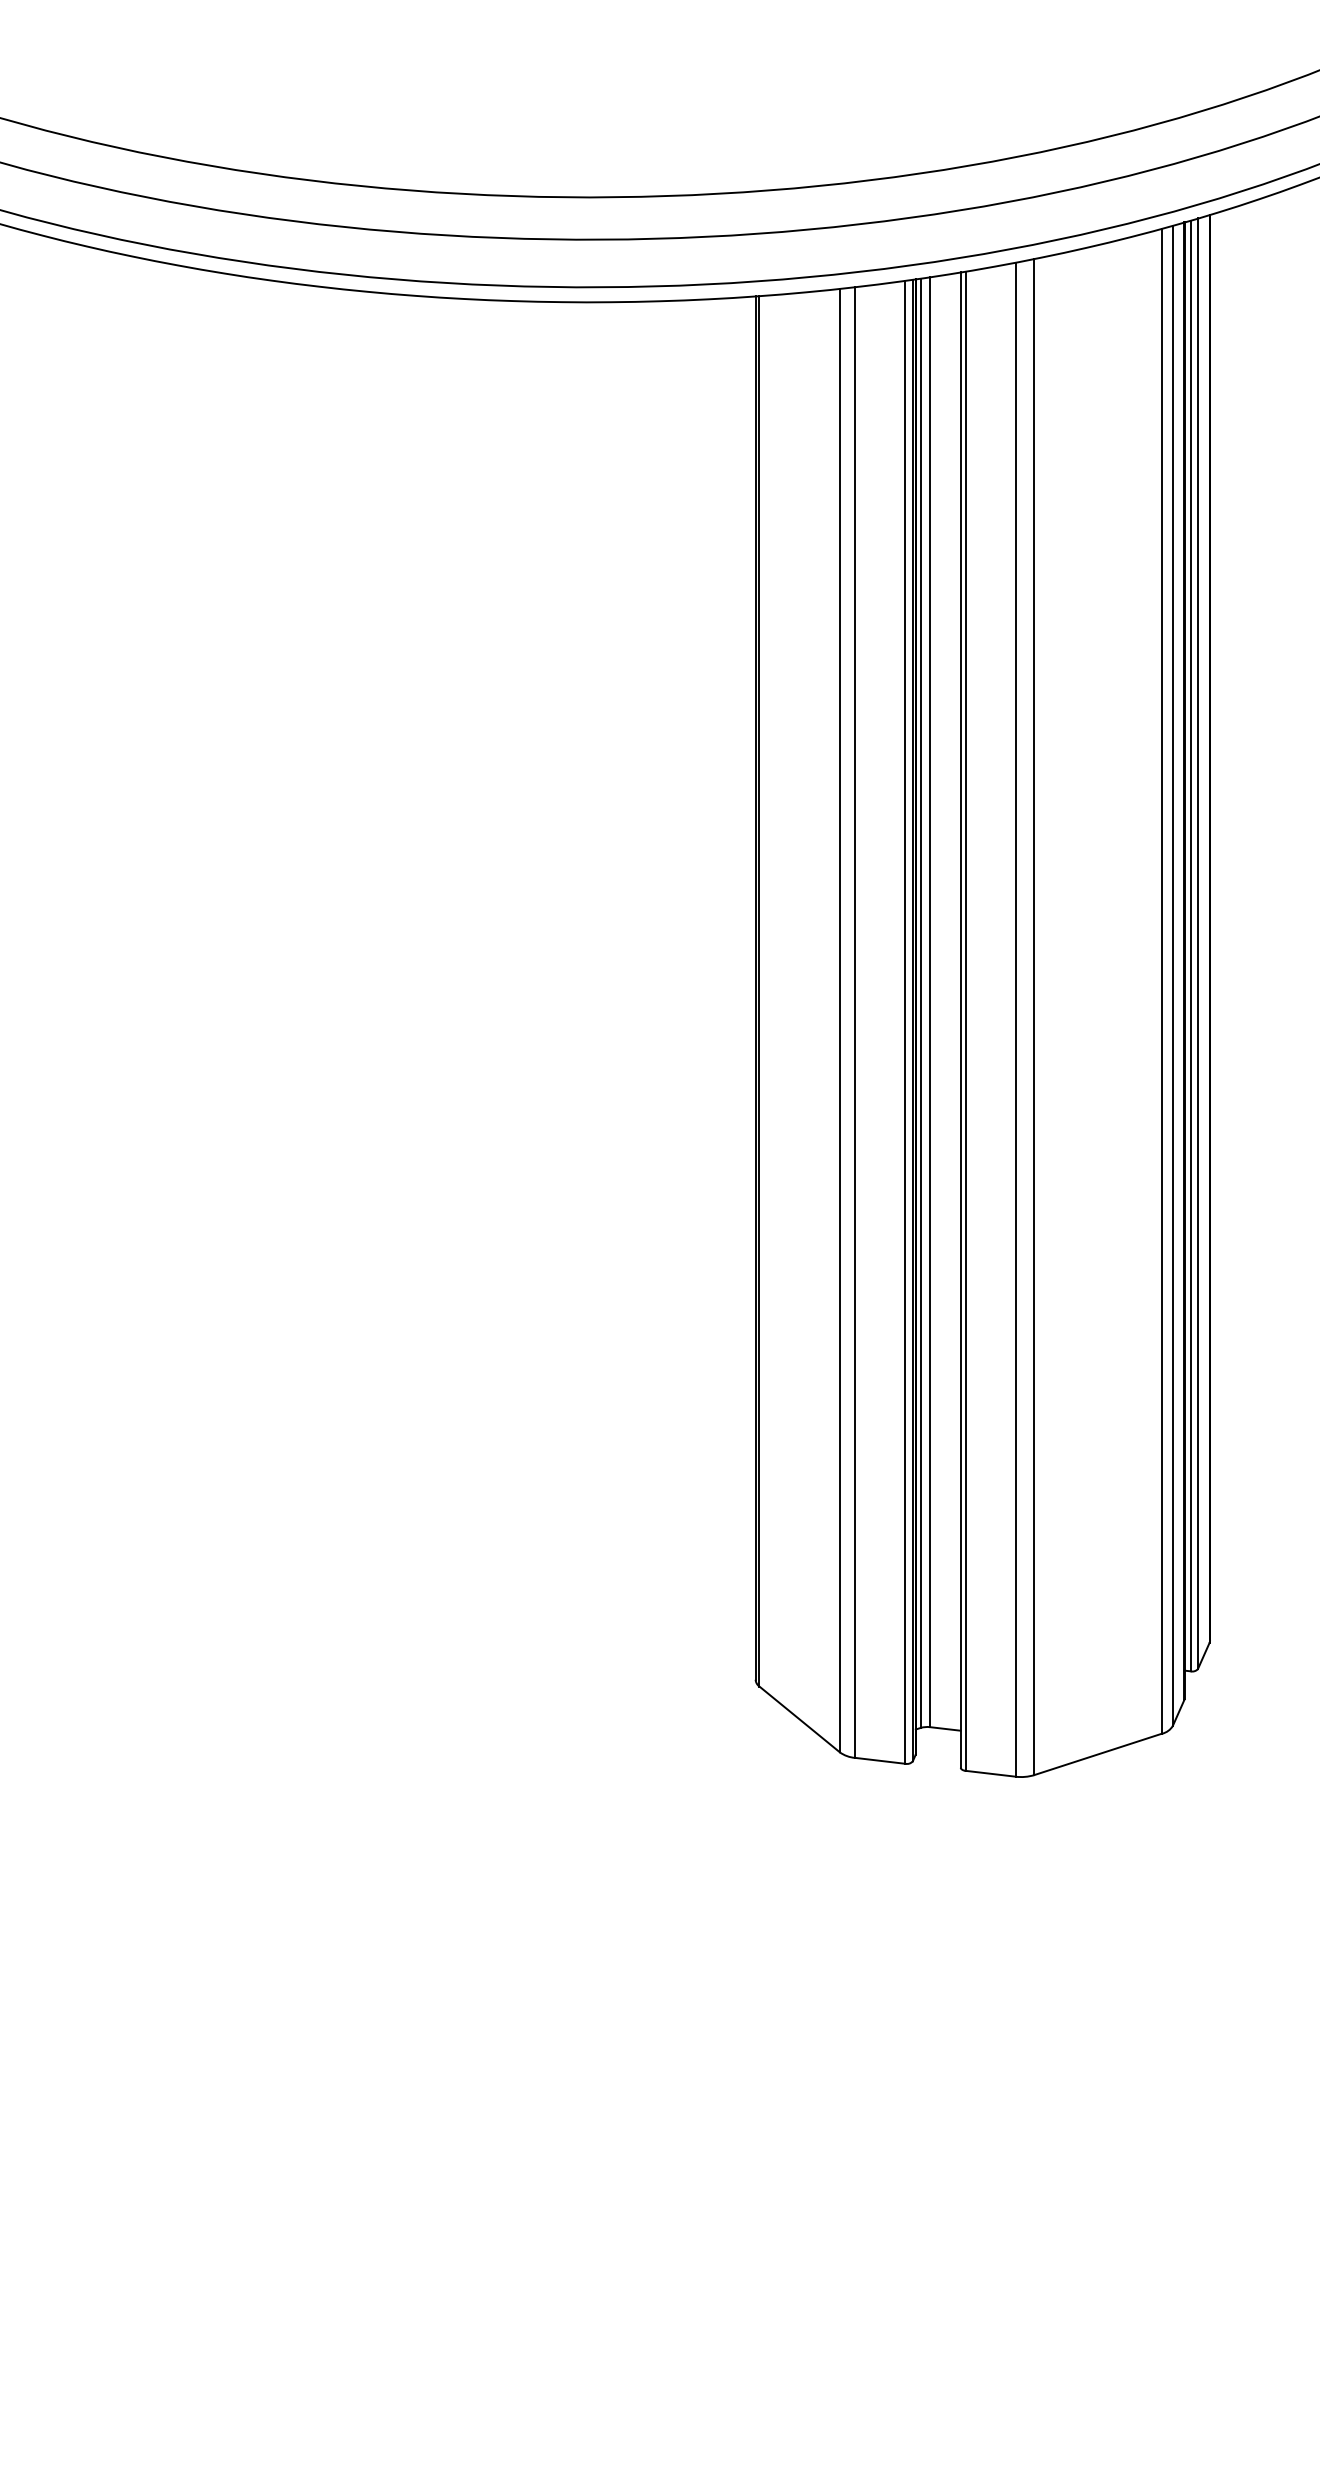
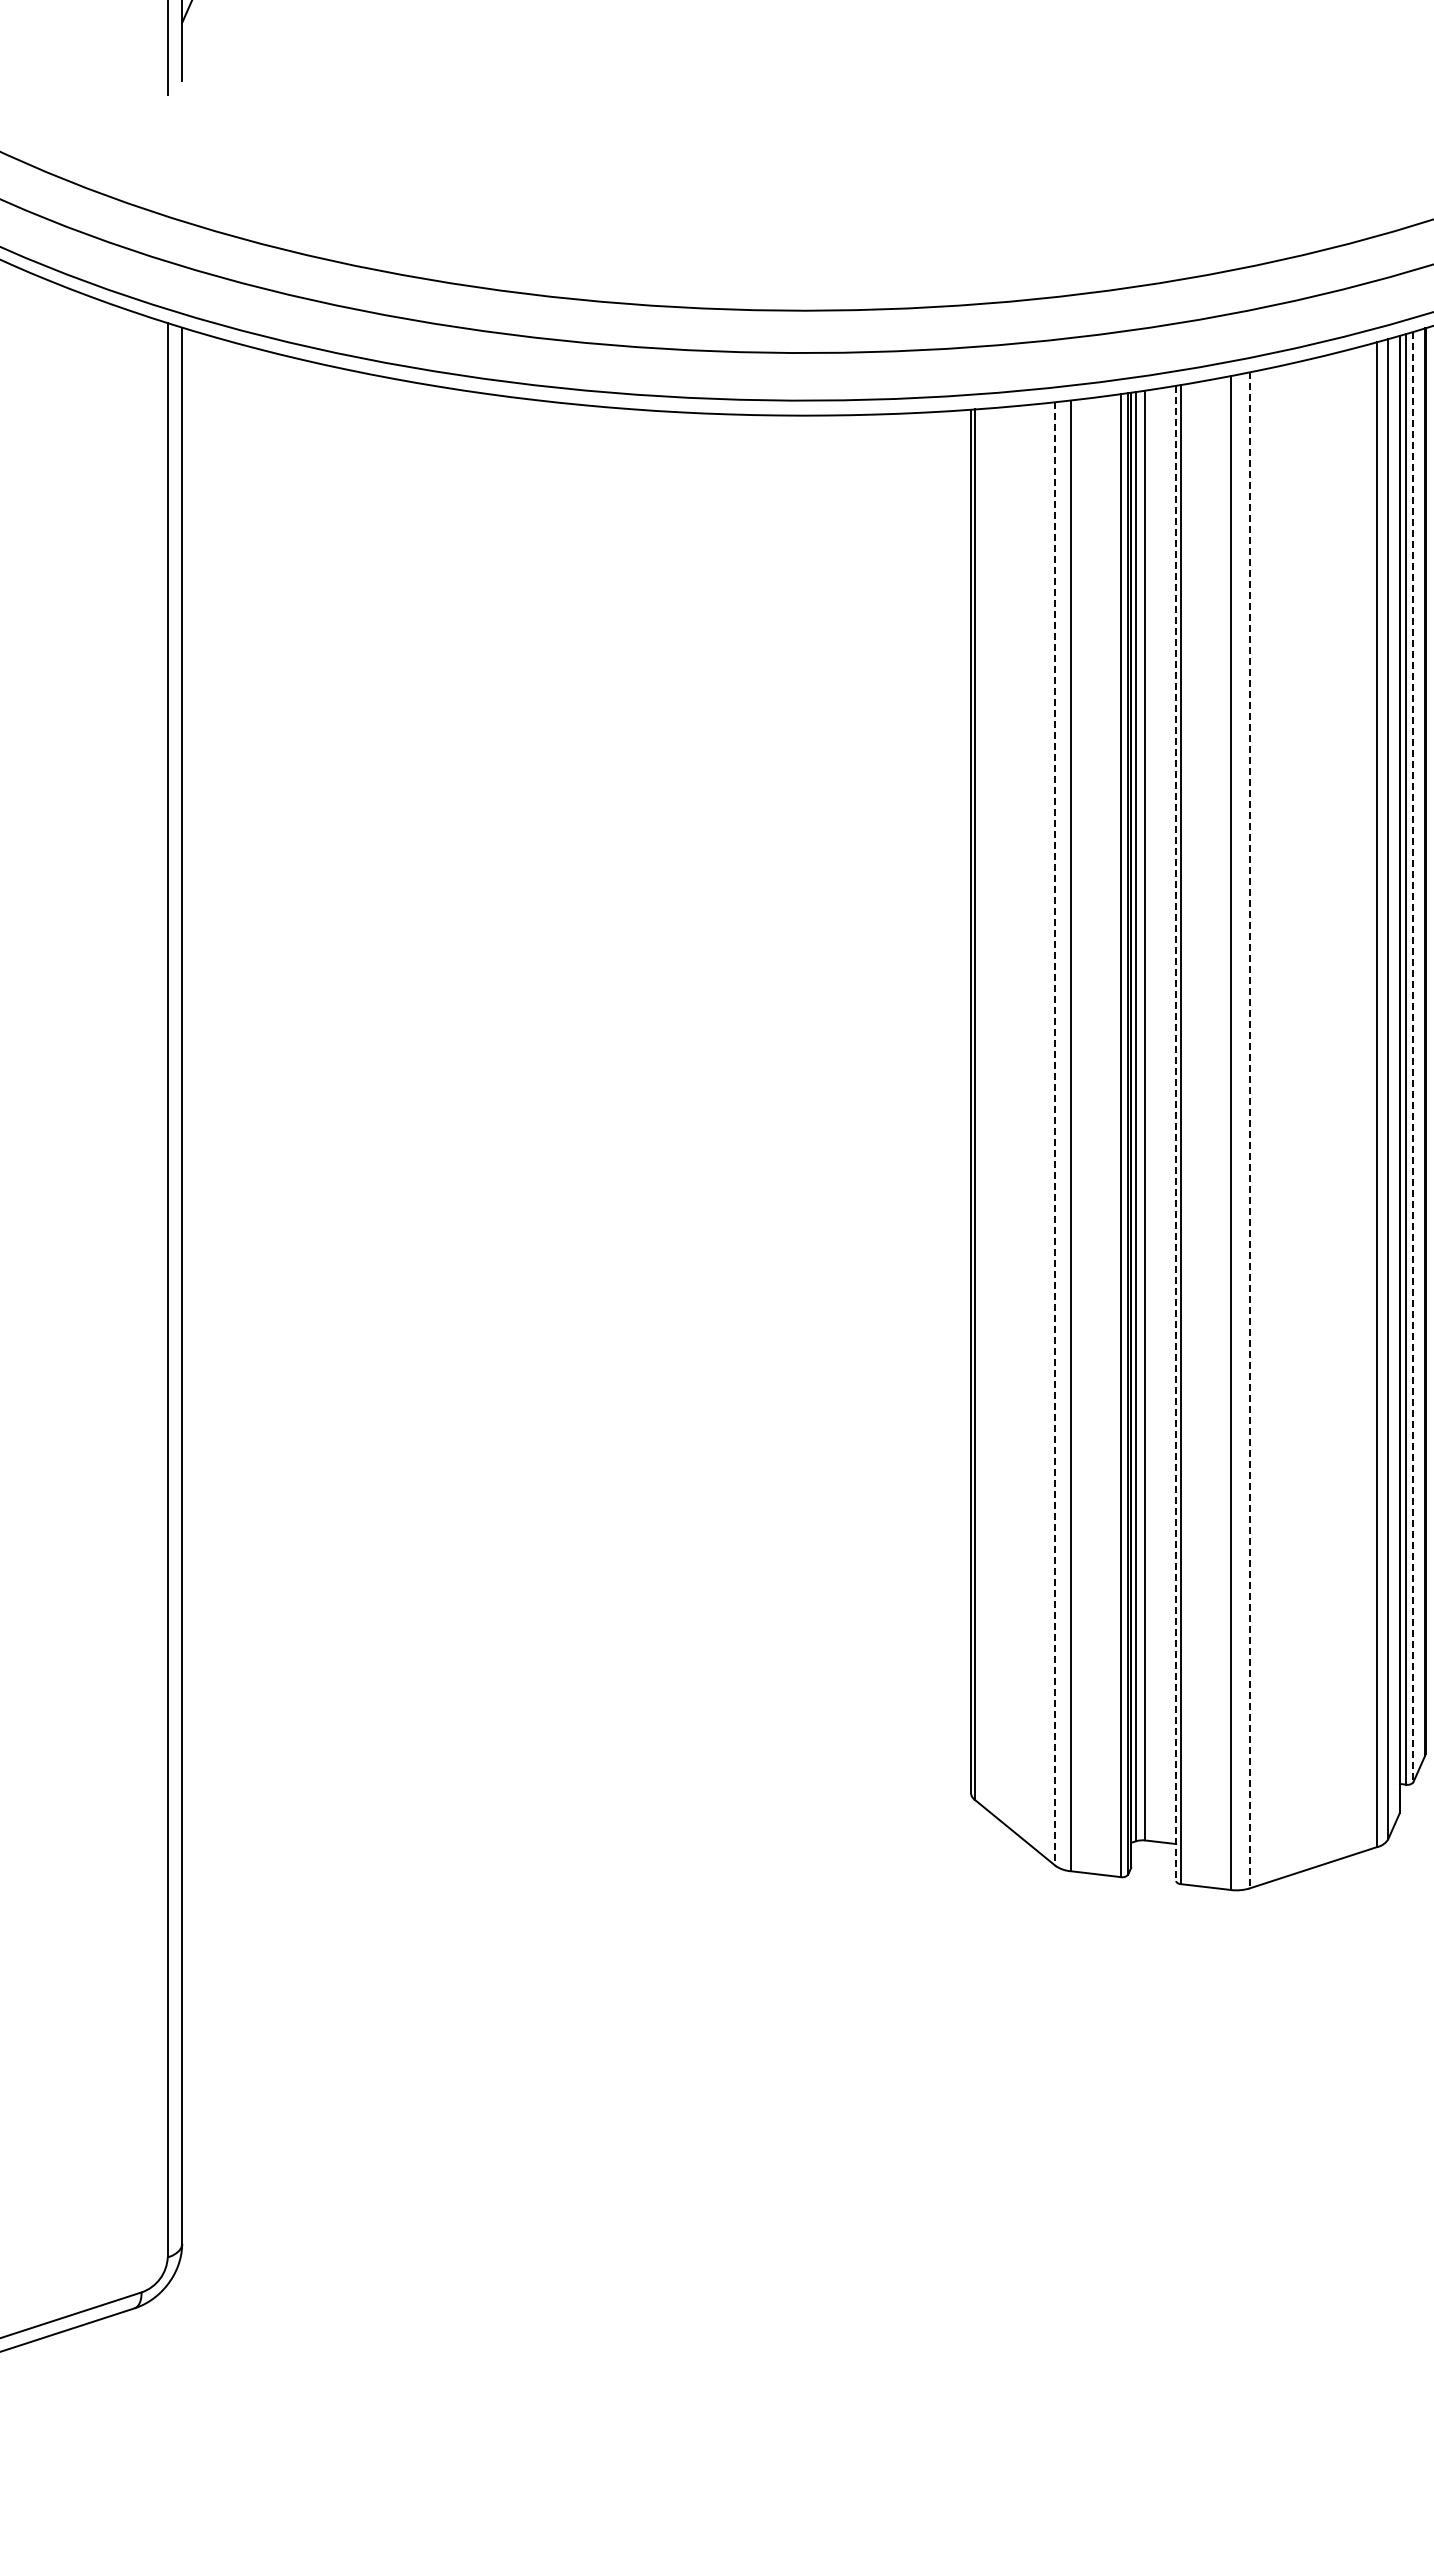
line: (1198, 944) -> (1413, 1057), solid -> dashed
line: (1034, 1017) -> (1249, 1130), solid -> dashed
line: (840, 1020) -> (1055, 1133), solid -> dashed
line: (961, 1020) -> (1176, 1133), solid -> dashed

